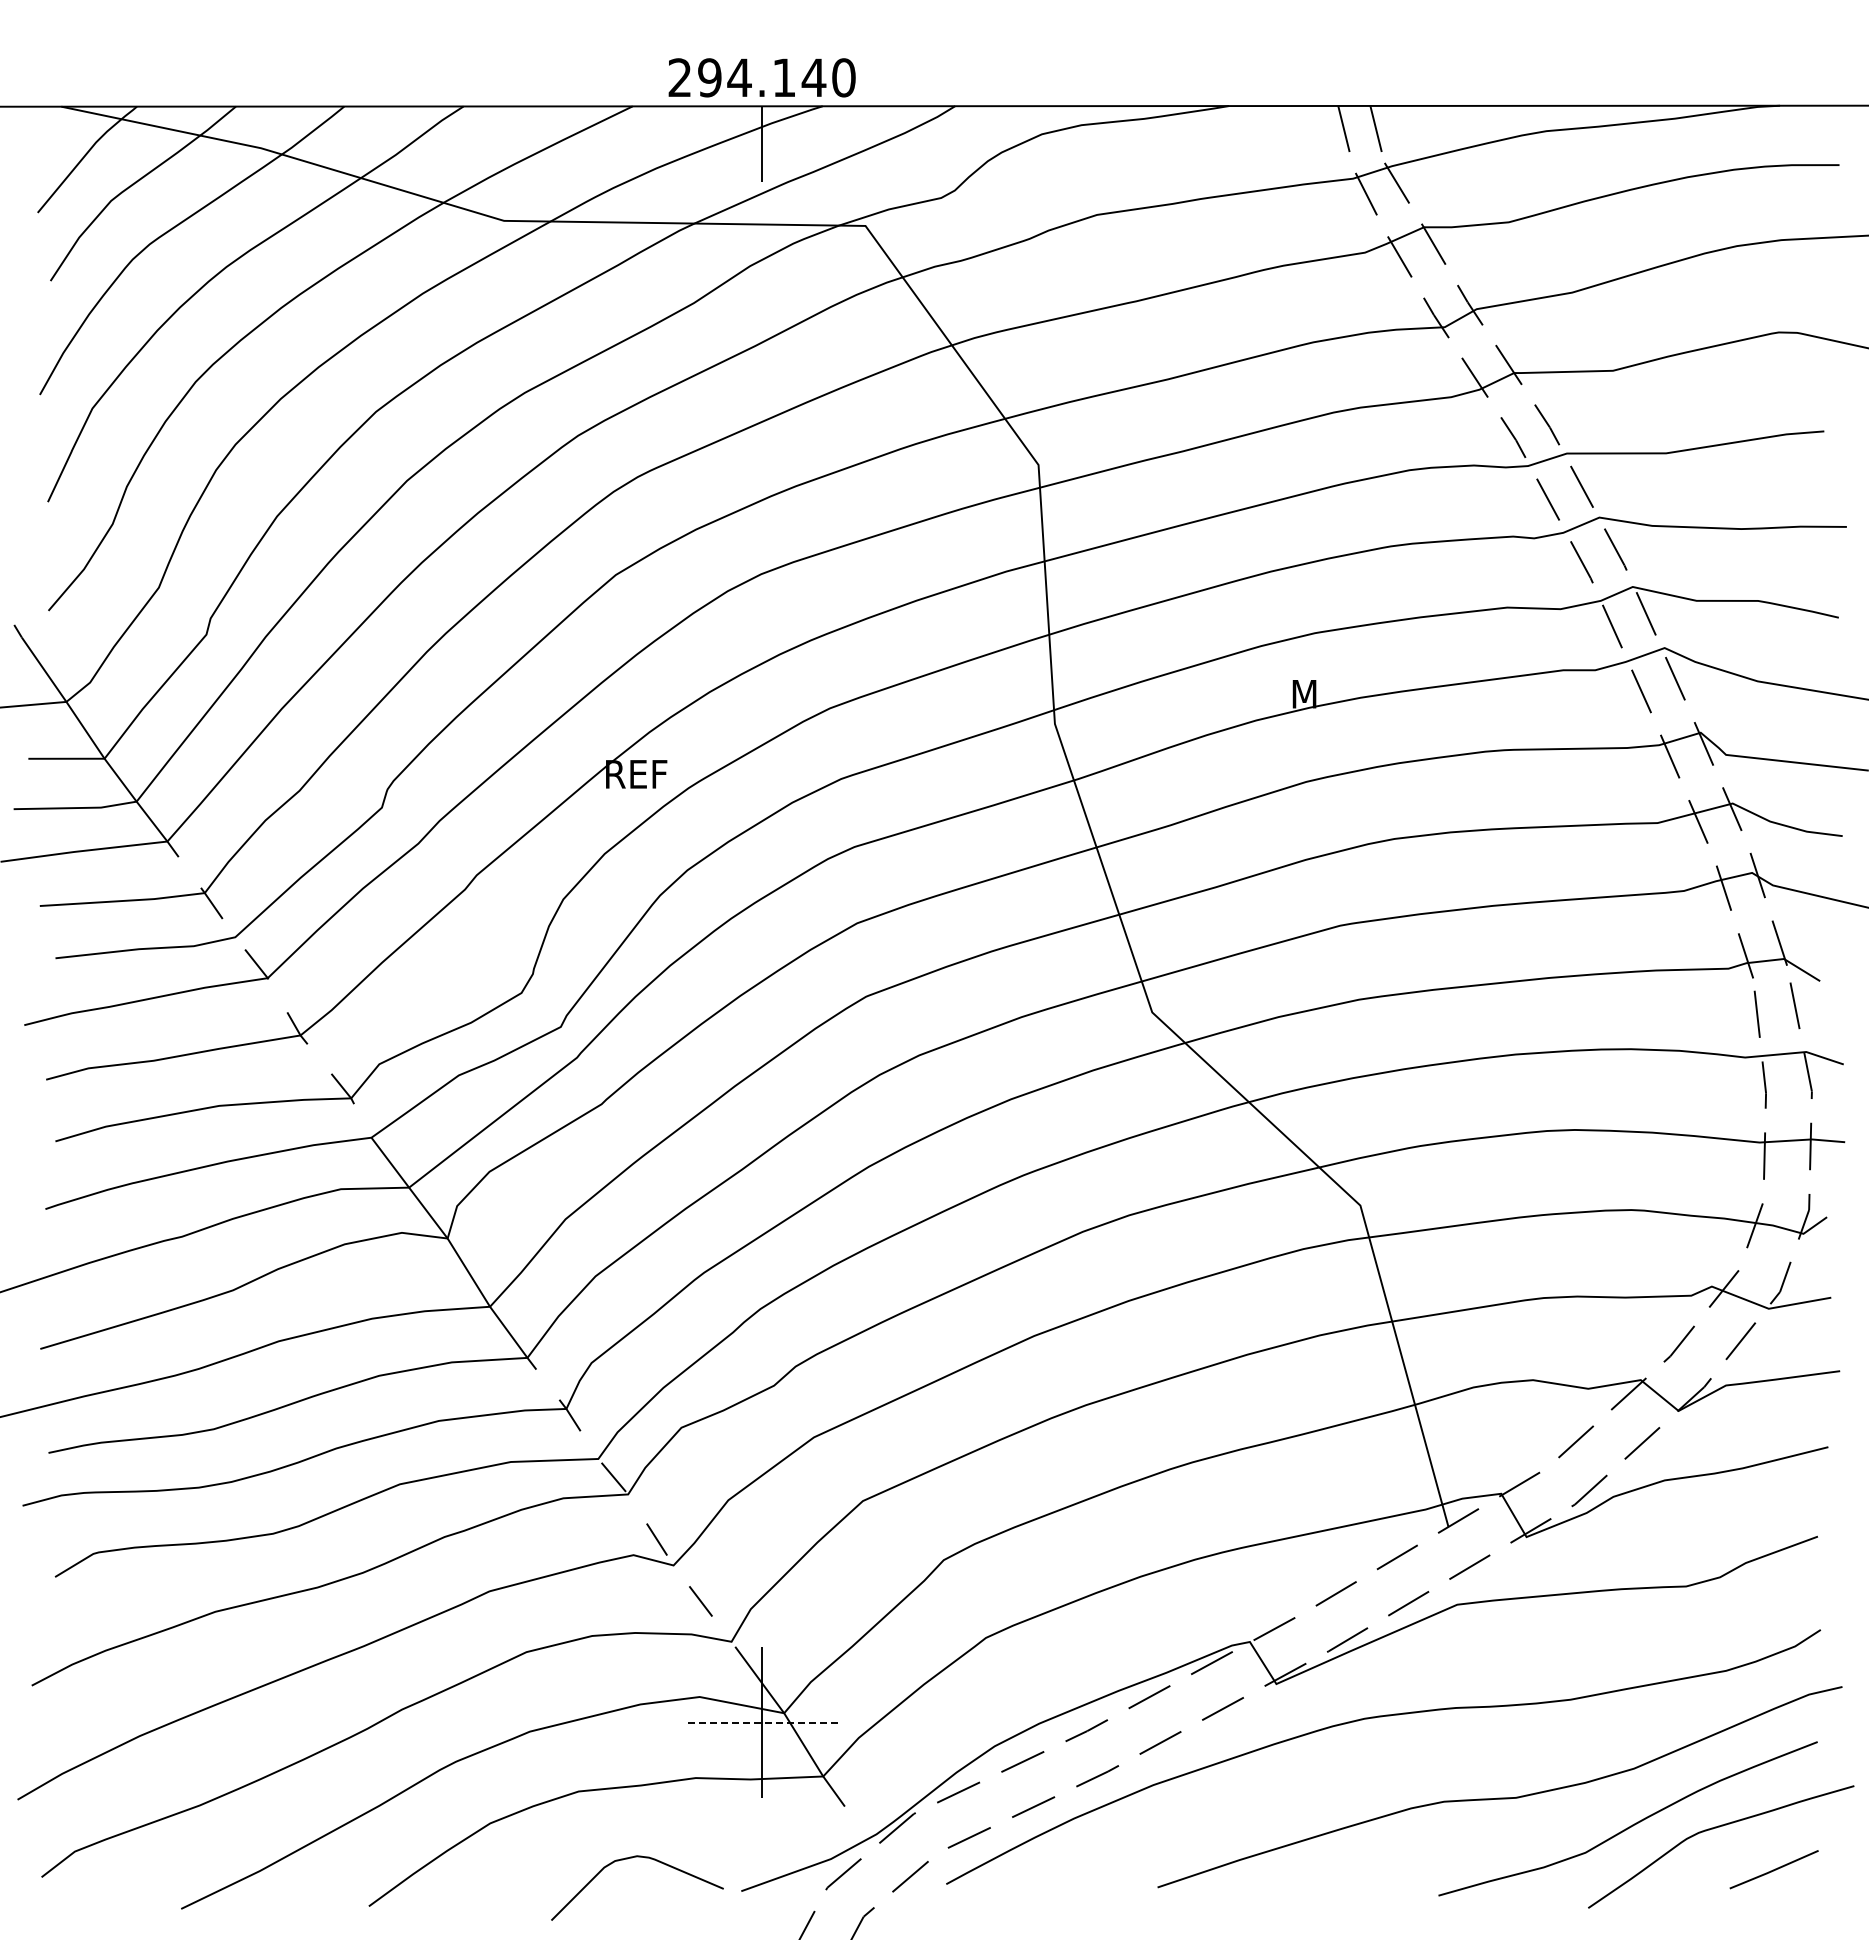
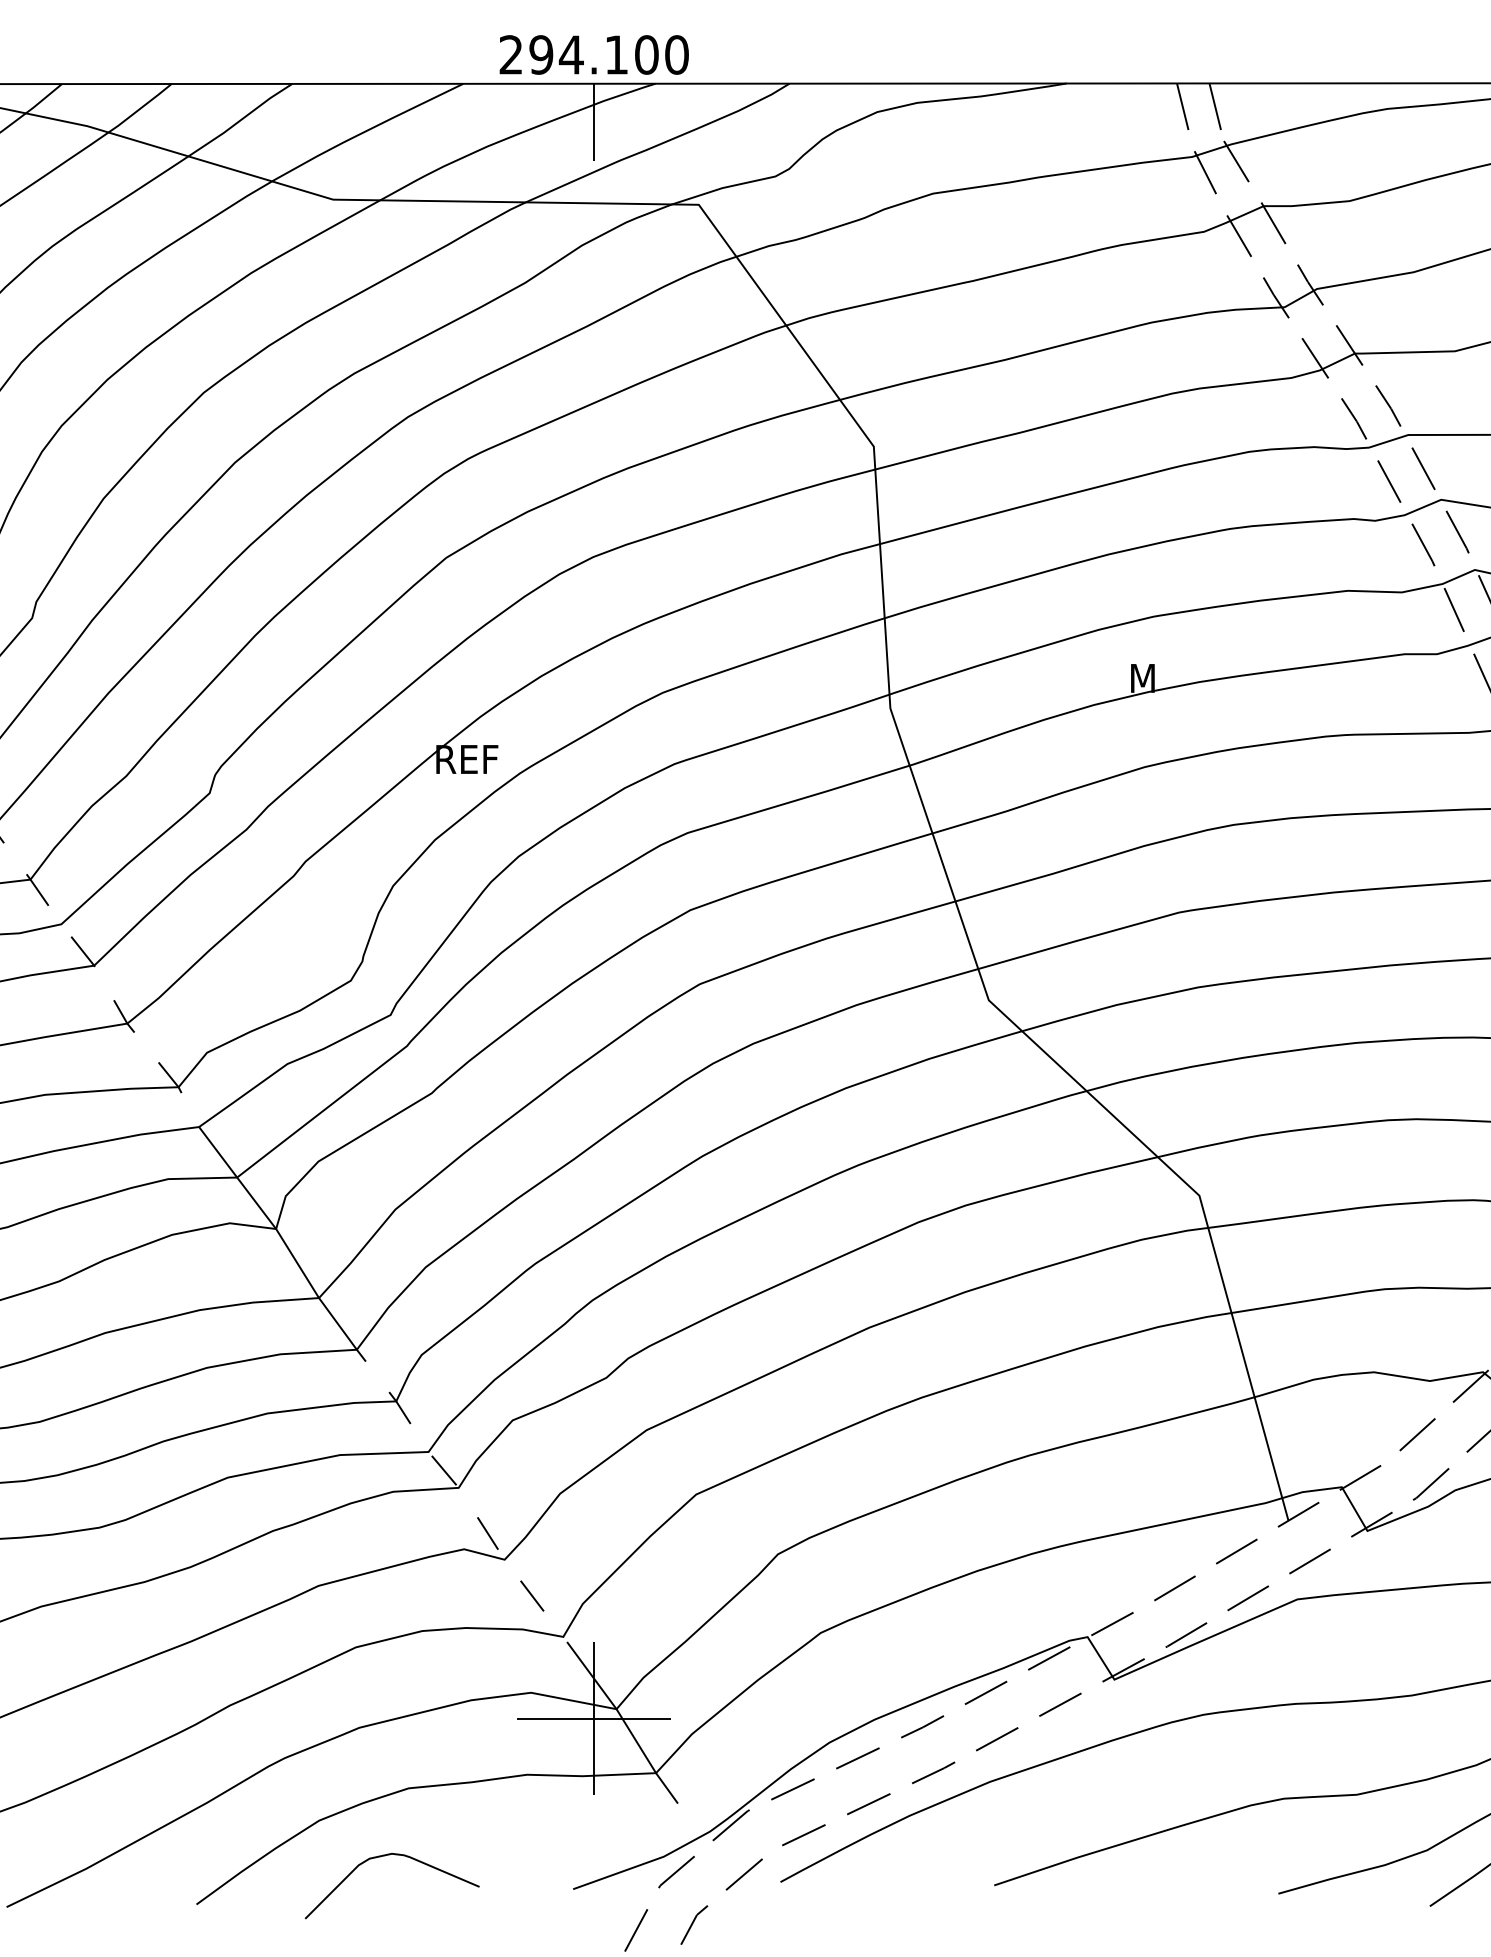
text: (813, 77) -> (646, 54), 294.140 -> 294.100
line: (762, 1722) -> (594, 1718), dashed -> solid
curve: (632, 1858) -> (387, 1856), moved

